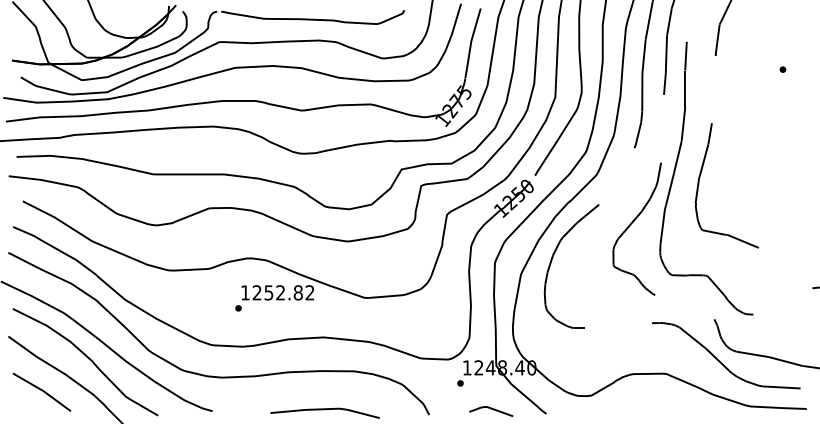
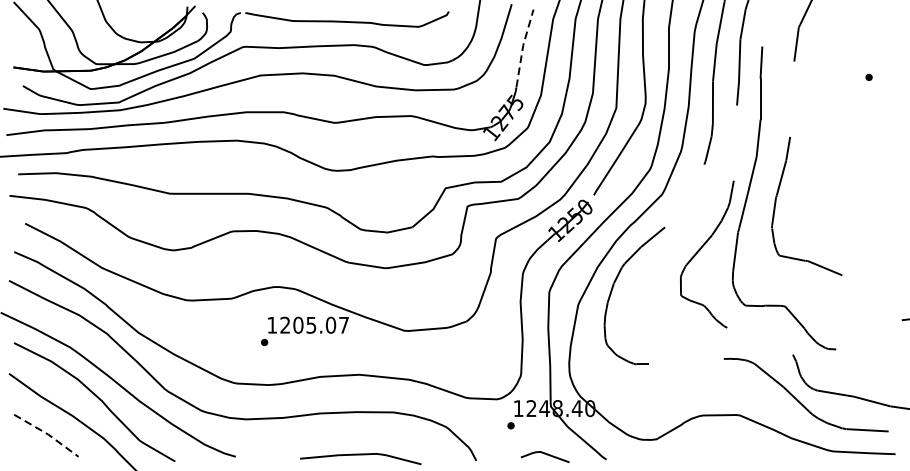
line: (471, 42) -> (523, 47), solid -> dashed
text: (289, 292) -> (321, 324), 1252.82 -> 1205.07
line: (43, 391) -> (48, 434), solid -> dashed

